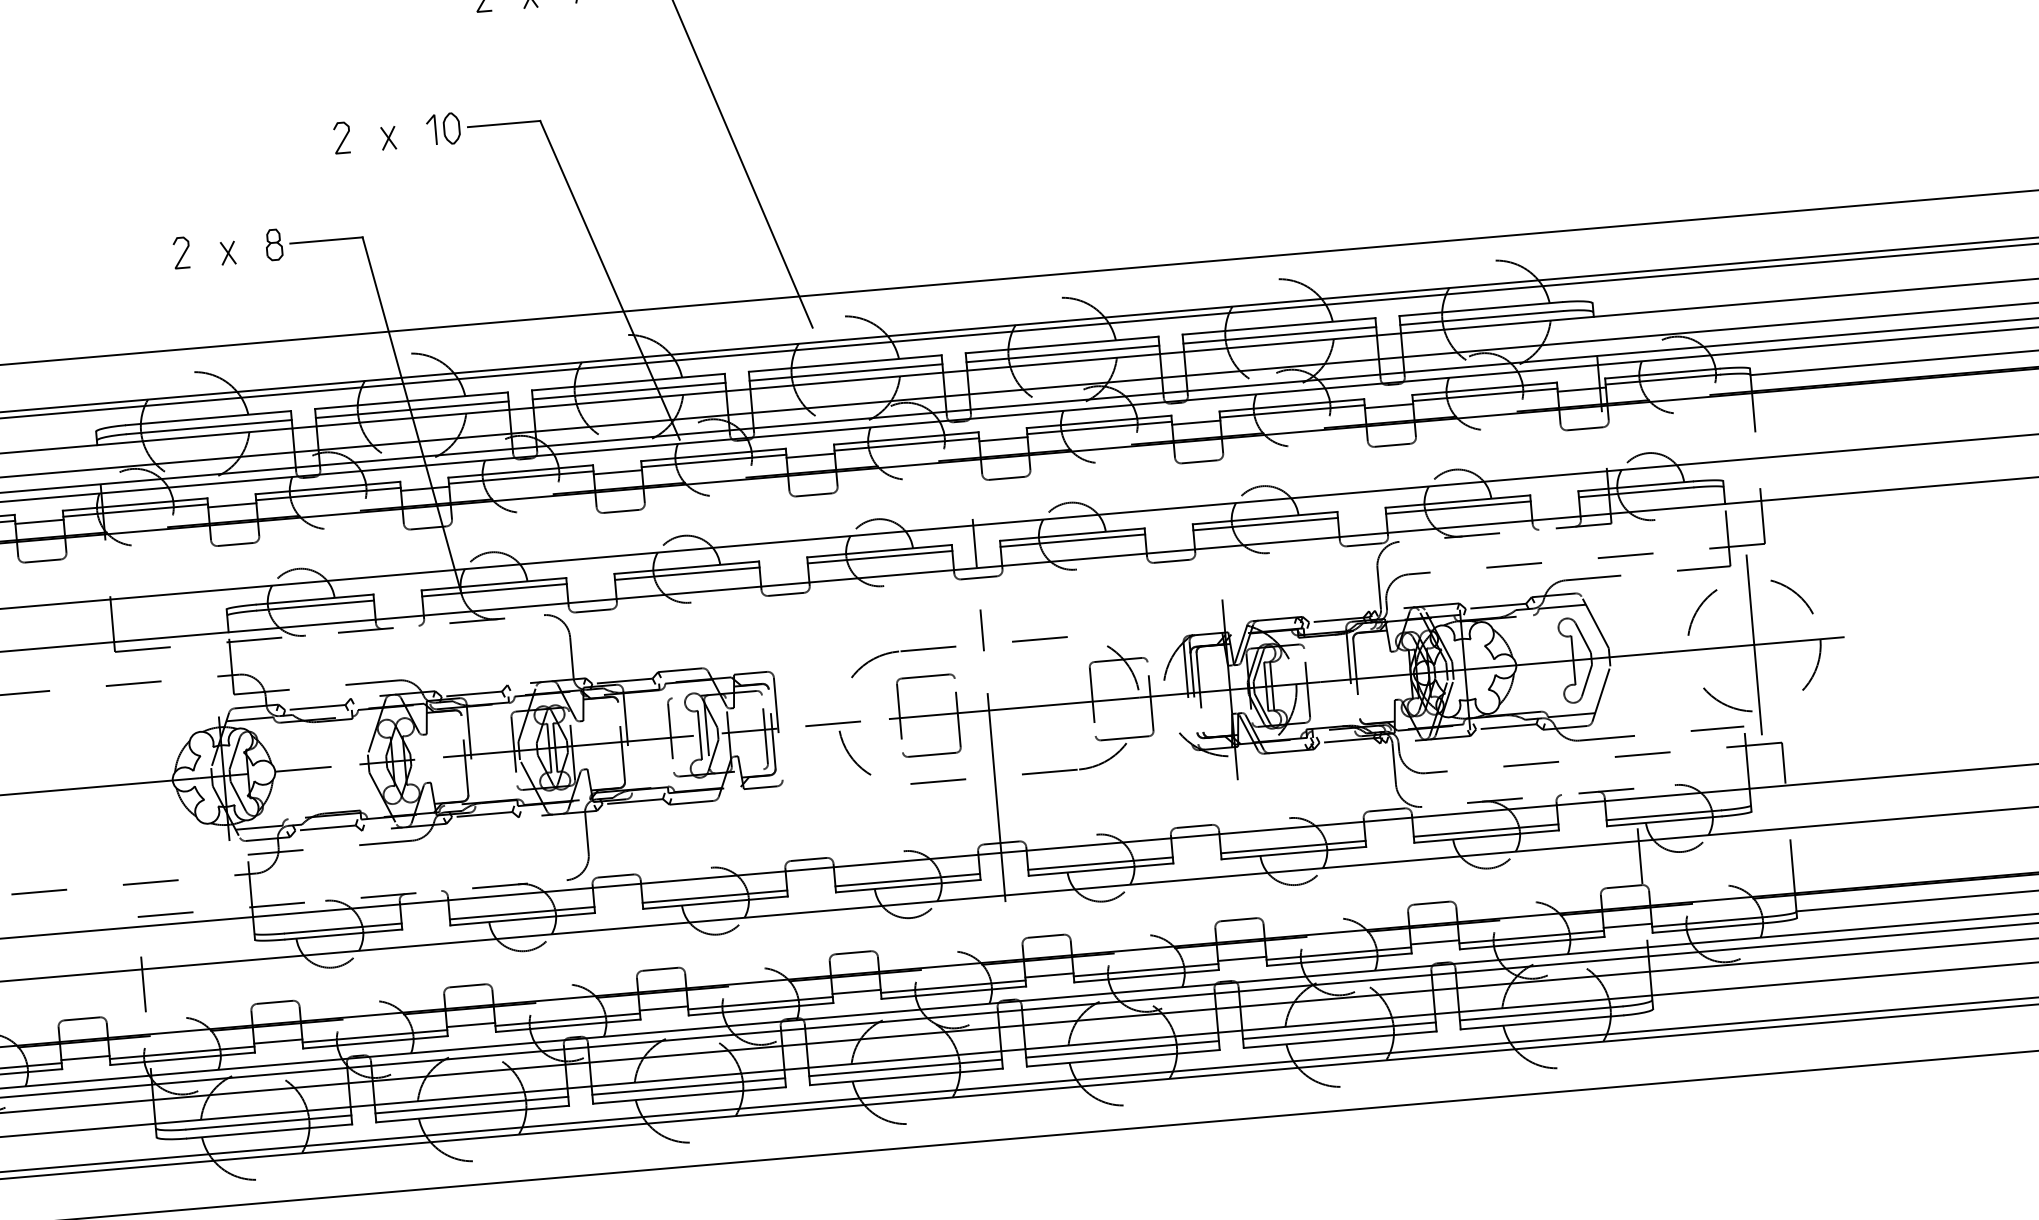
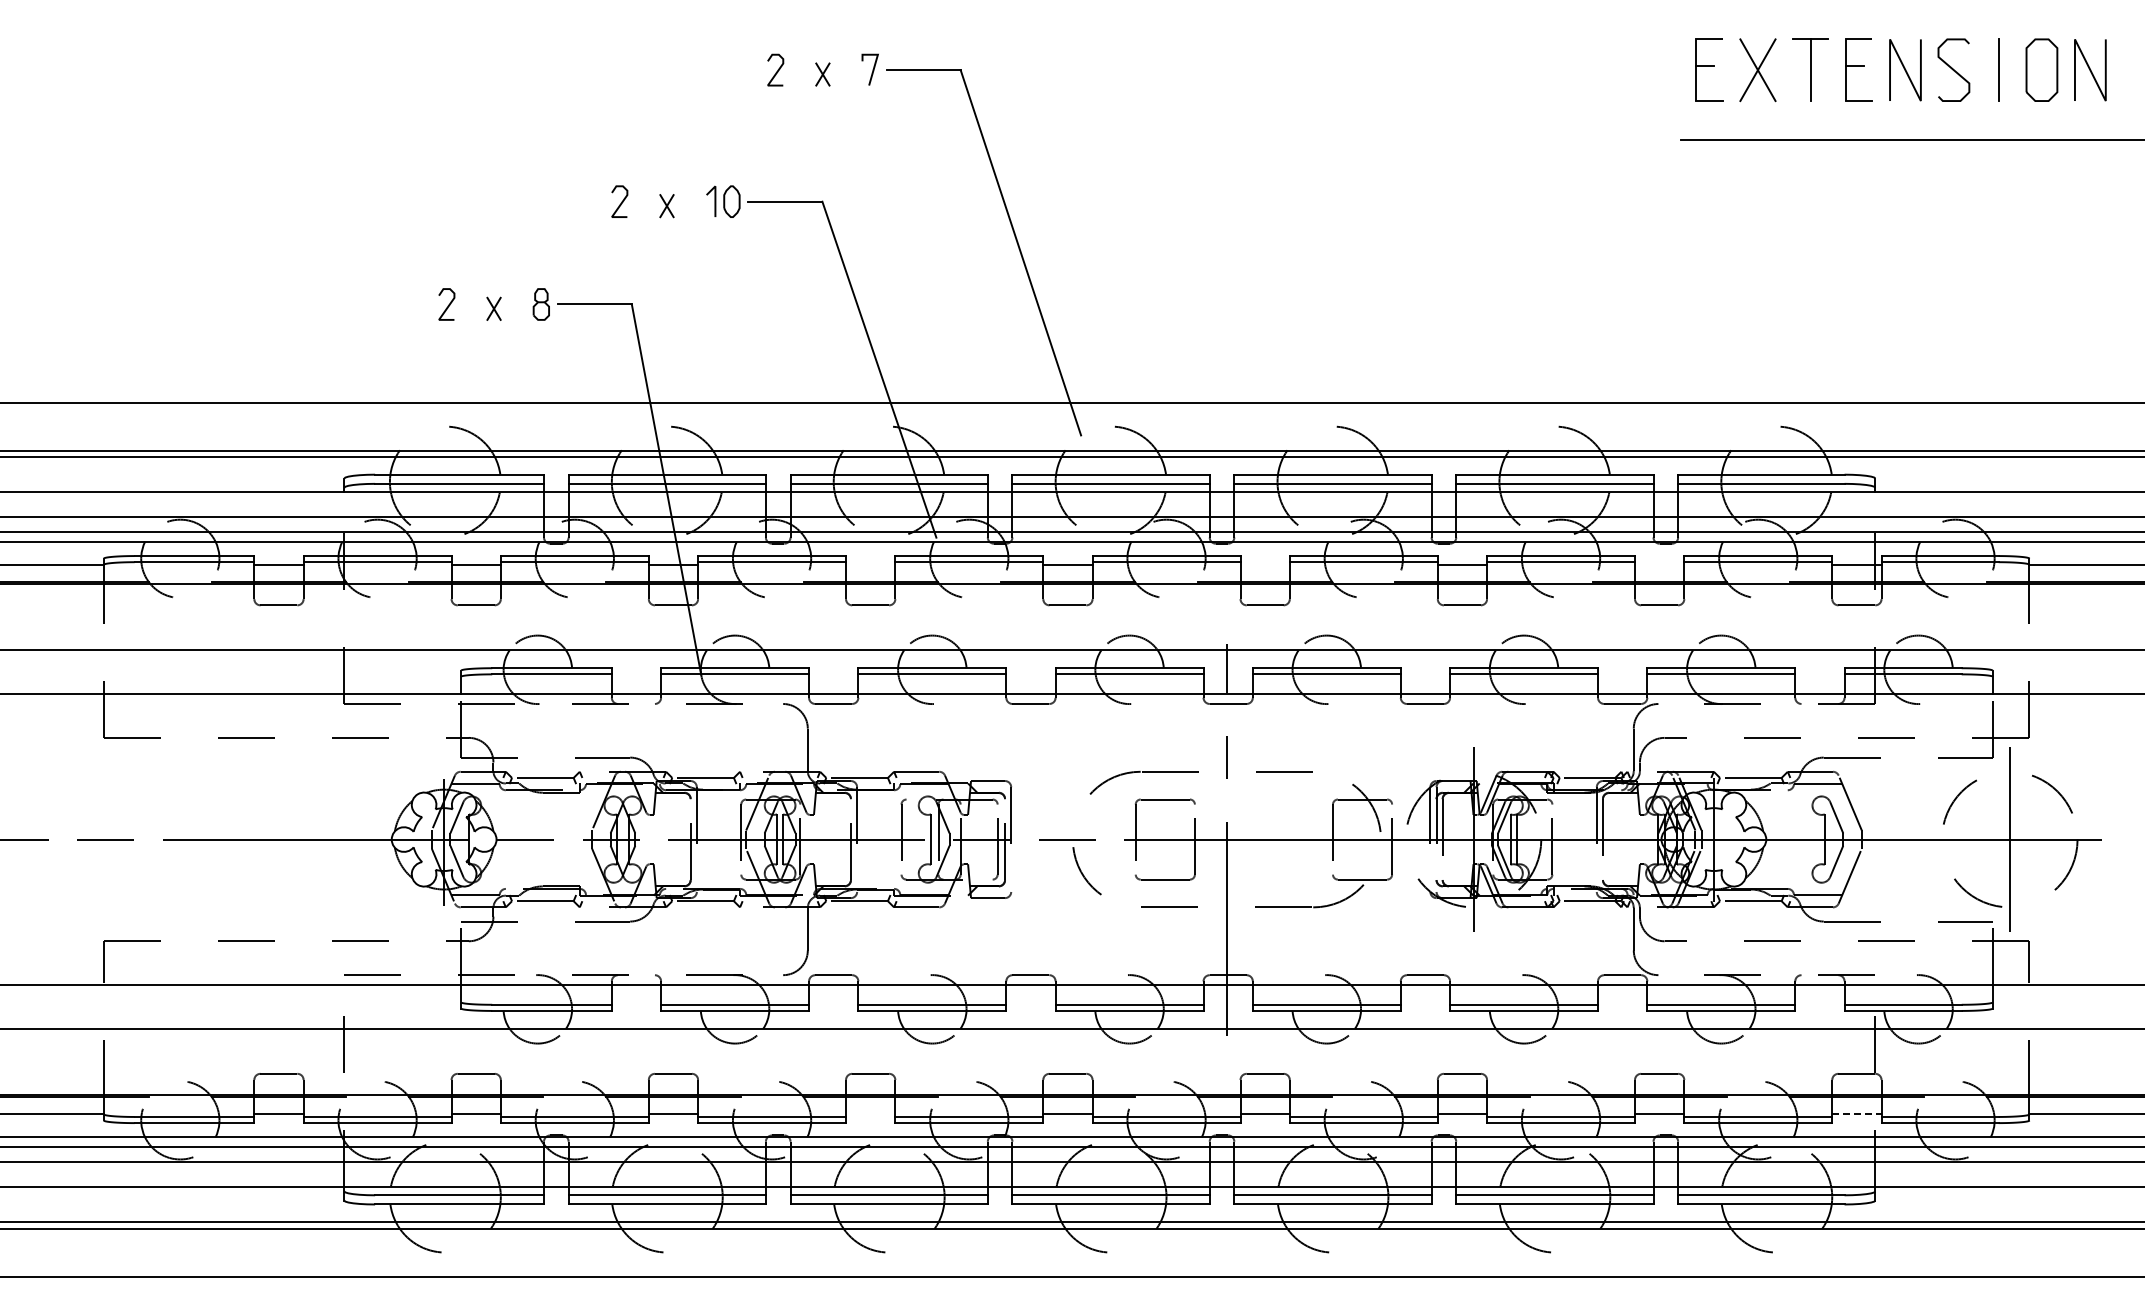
line: (1388, 406) -> (1659, 565), removed
line: (1002, 439) -> (1264, 565), removed
line: (617, 472) -> (870, 565), removed
line: (1627, 925) -> (1856, 1113), solid -> dashed
line: (663, 1008) -> (870, 1113), removed

